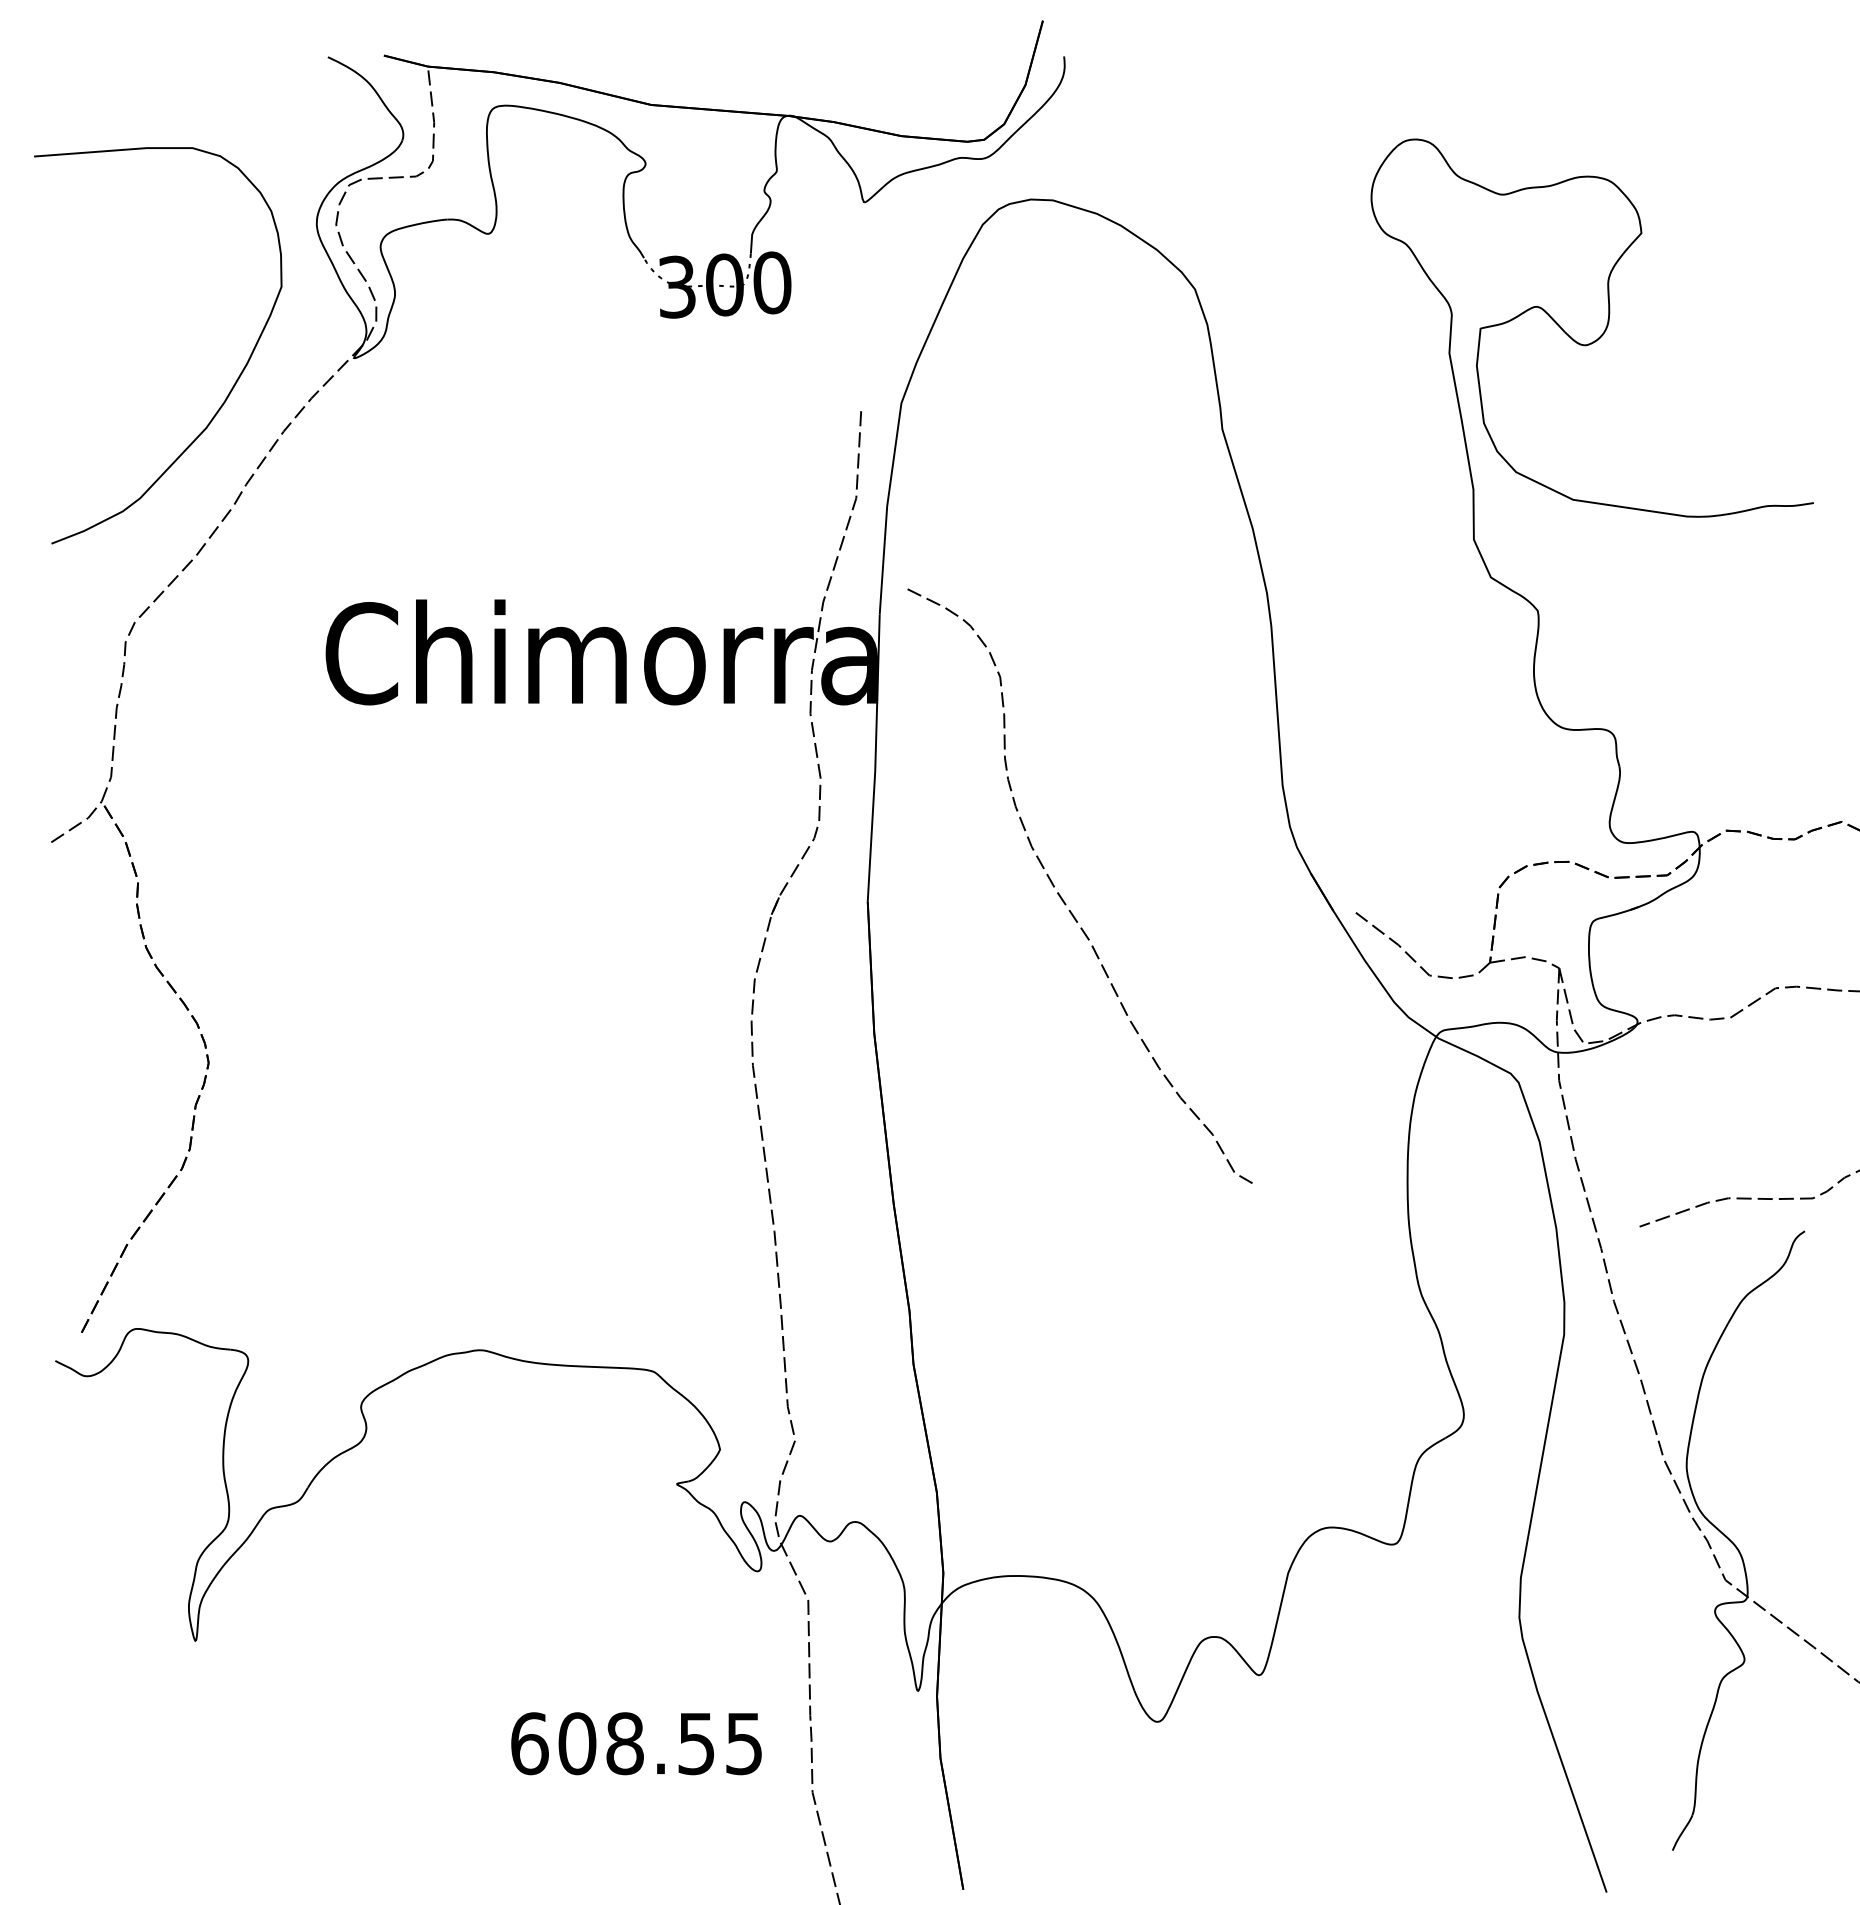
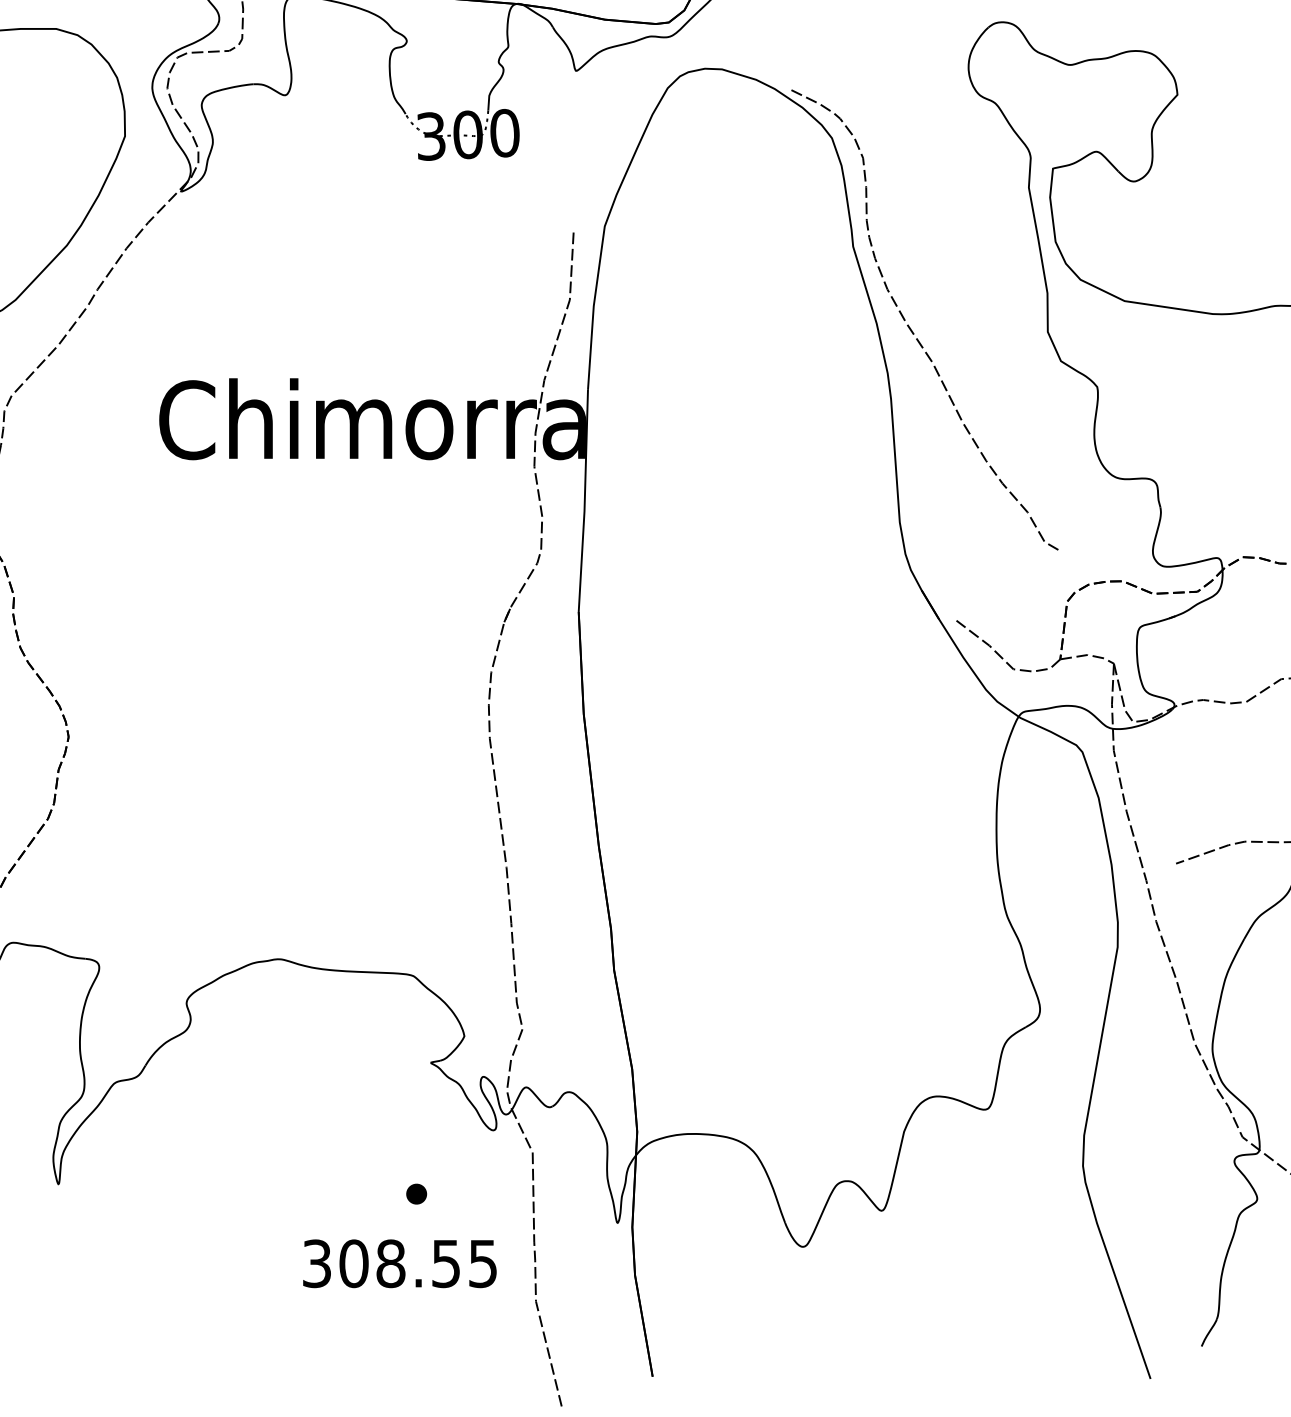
curve: (1061, 896) -> (910, 327), moved
part: (657, 1653) -> (416, 1193), added
text: (529, 1743) -> (316, 1263), 608.55 -> 308.55

